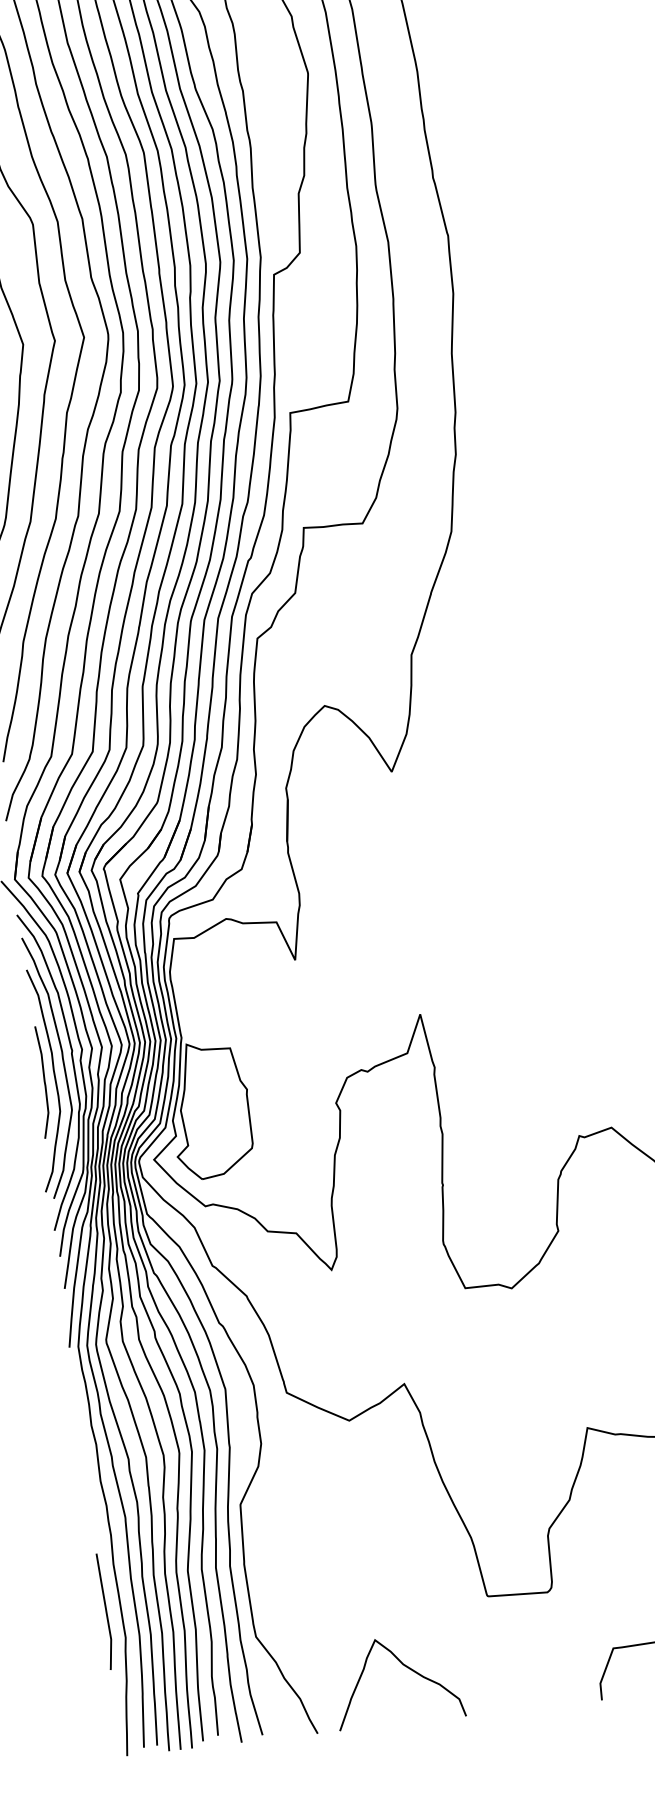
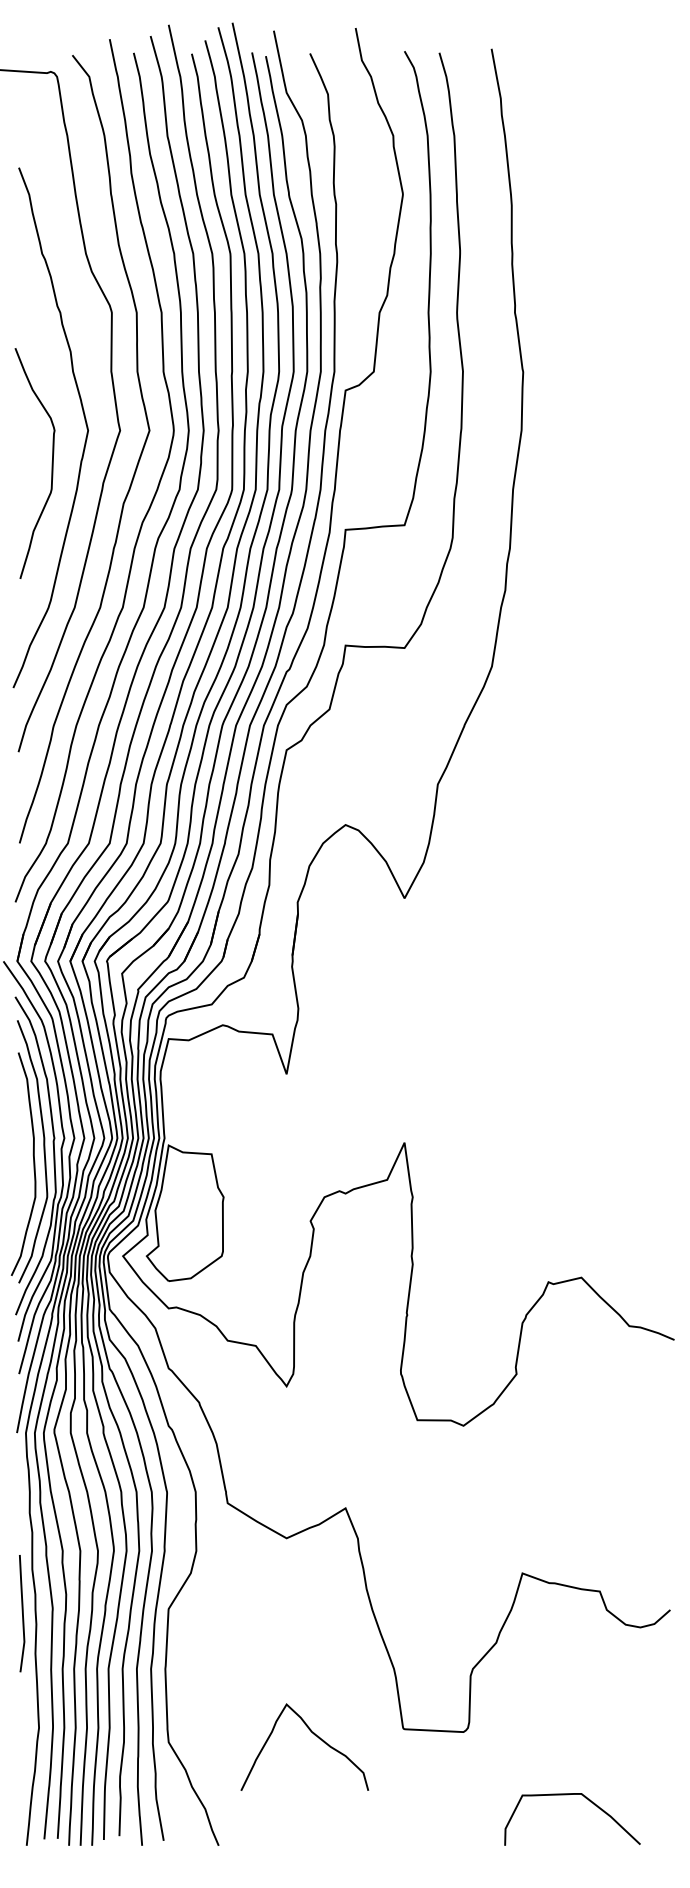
curve: (43, 1081) -> (22, 1165), removed
curve: (105, 1611) -> (22, 1613), moved
curve: (406, 1667) -> (314, 1735), moved

